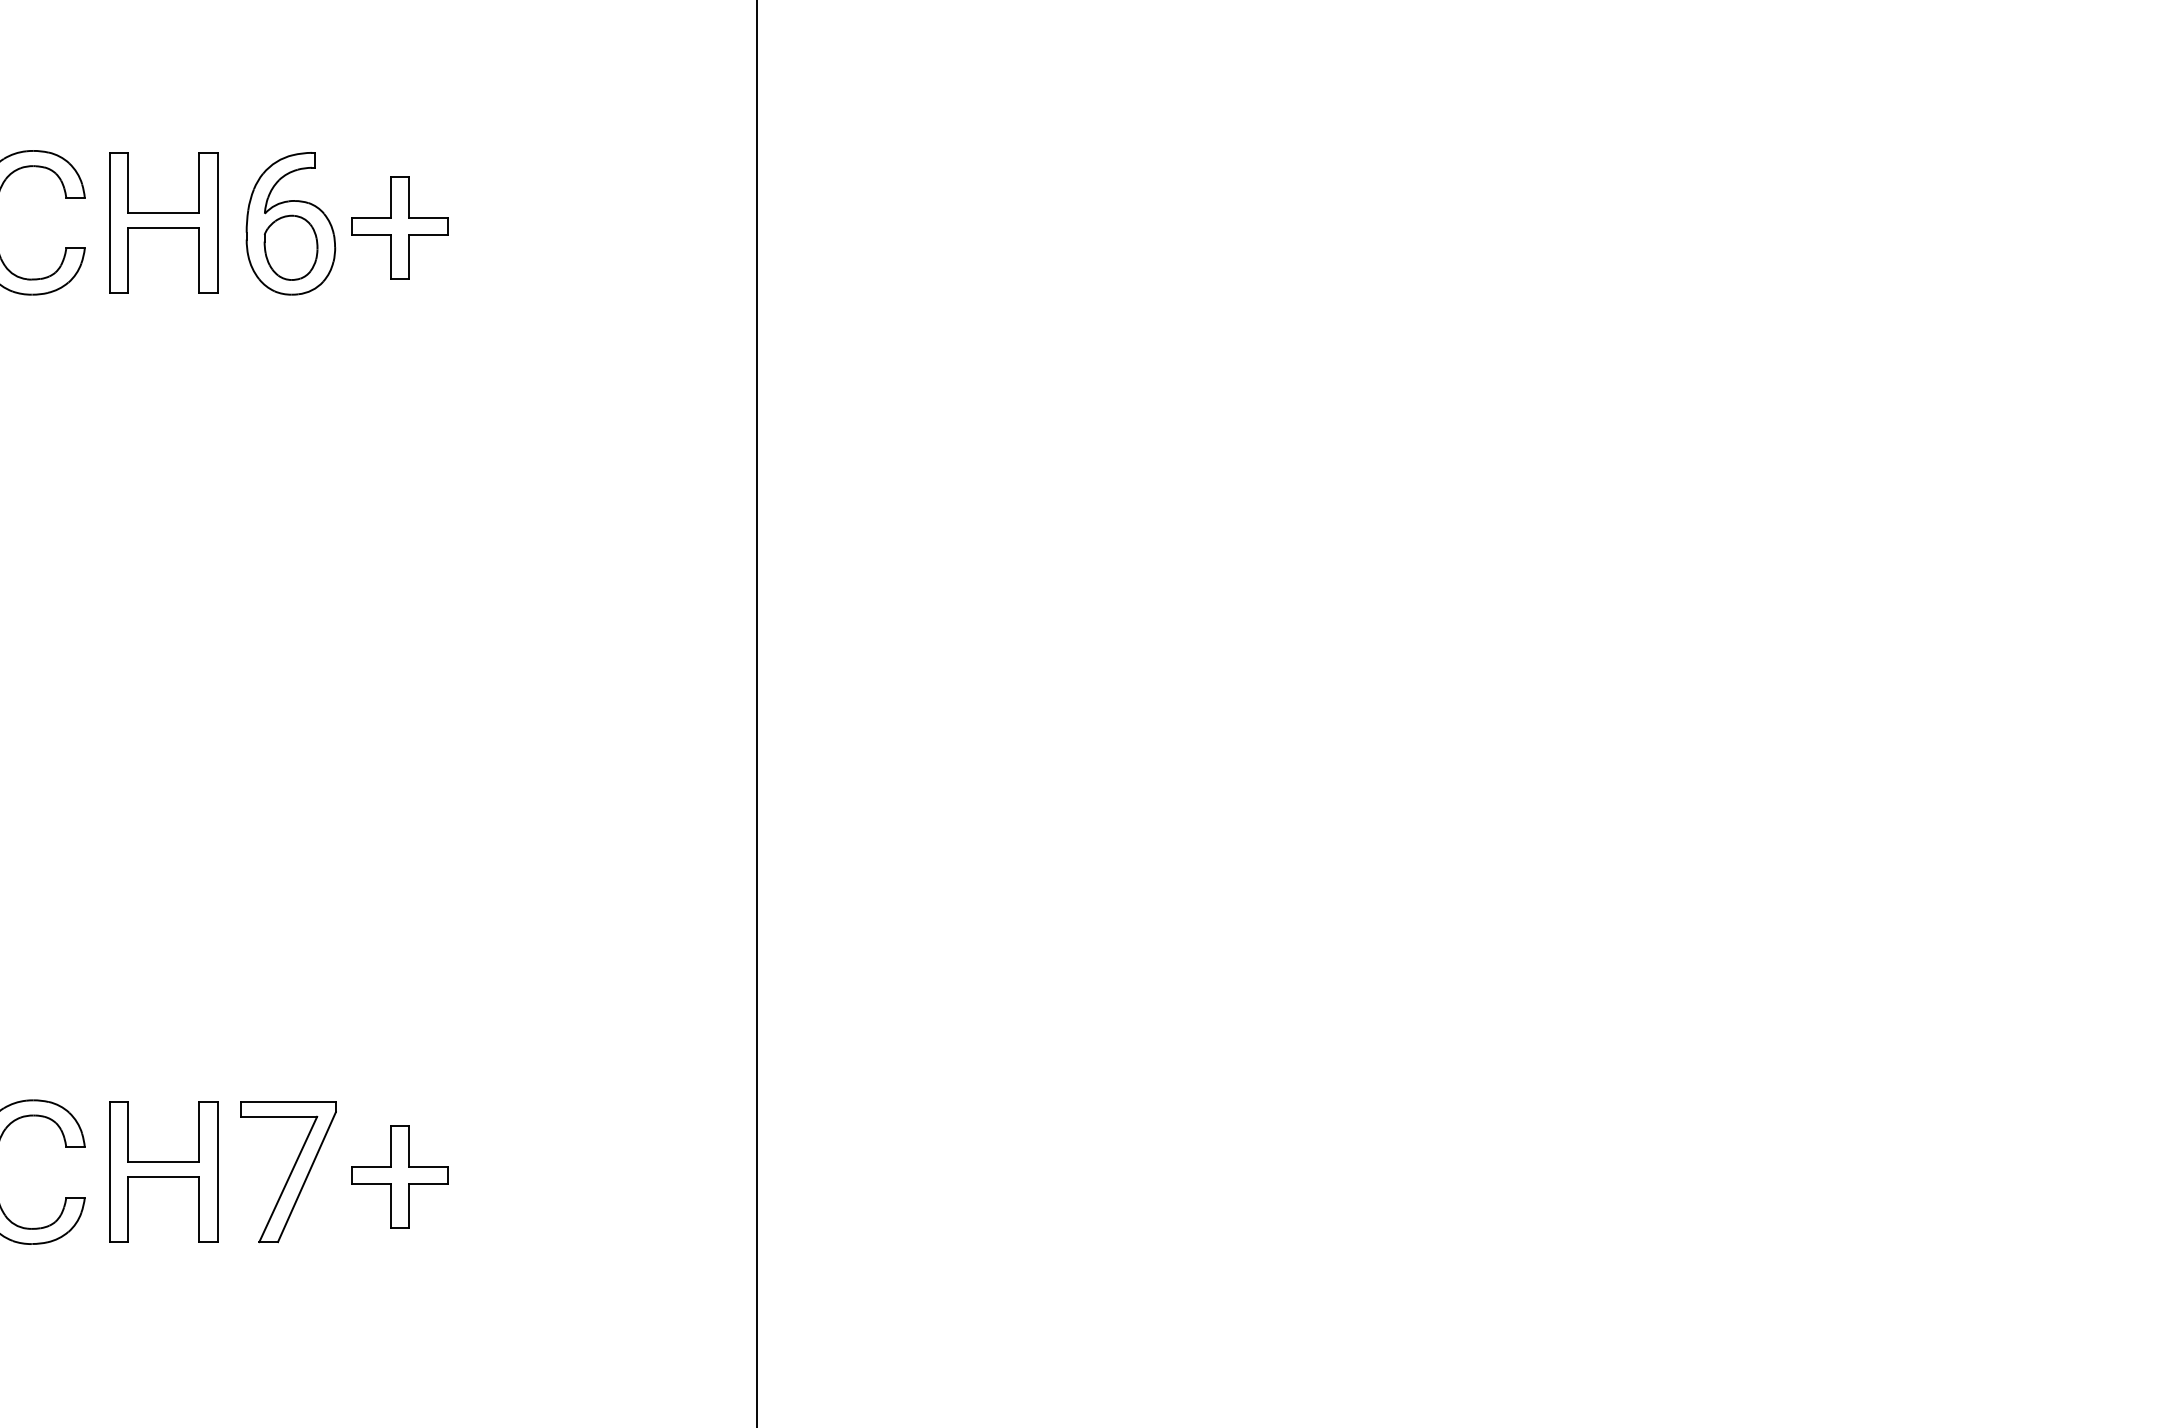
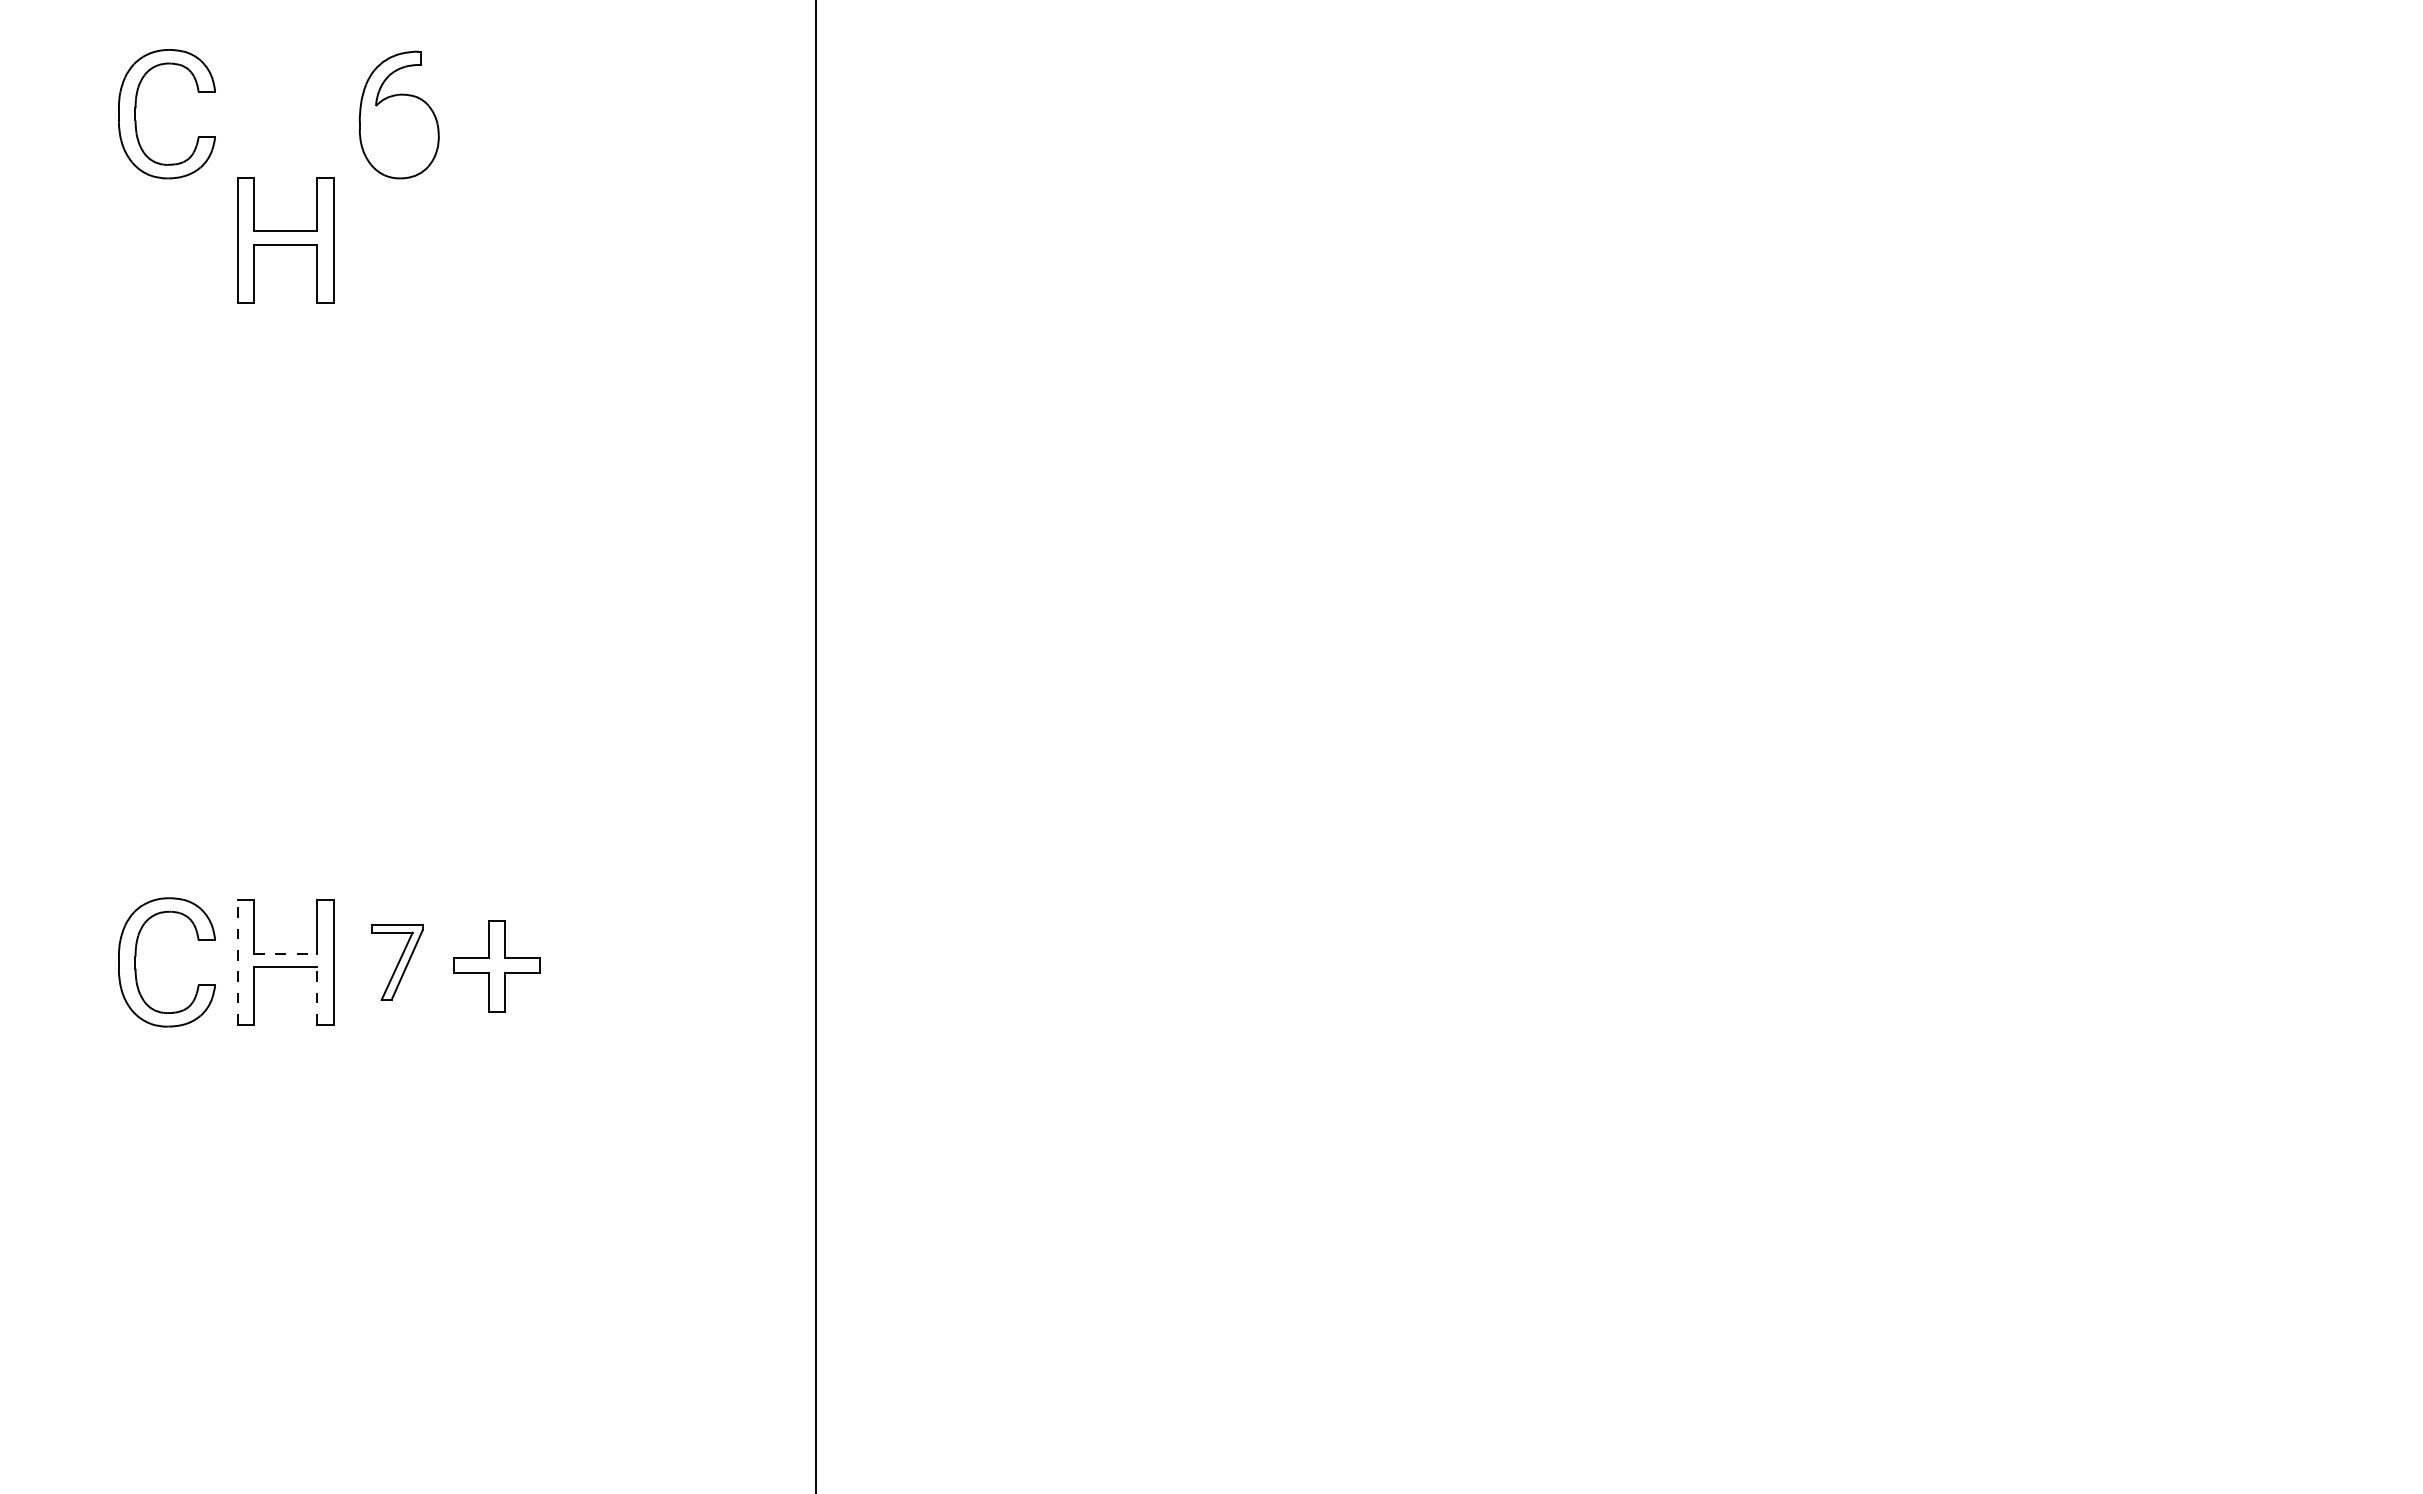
part: (163, 223) -> (285, 240), moved
part: (399, 227) -> (496, 118), removed
part: (290, 247) -> (398, 136), removed
line: (163, 1162) -> (285, 953), solid -> dashed
line: (109, 1171) -> (237, 961), solid -> dashed
part: (288, 1172) -> (397, 962), size x0.6
line: (199, 1210) -> (317, 996), solid -> dashed

